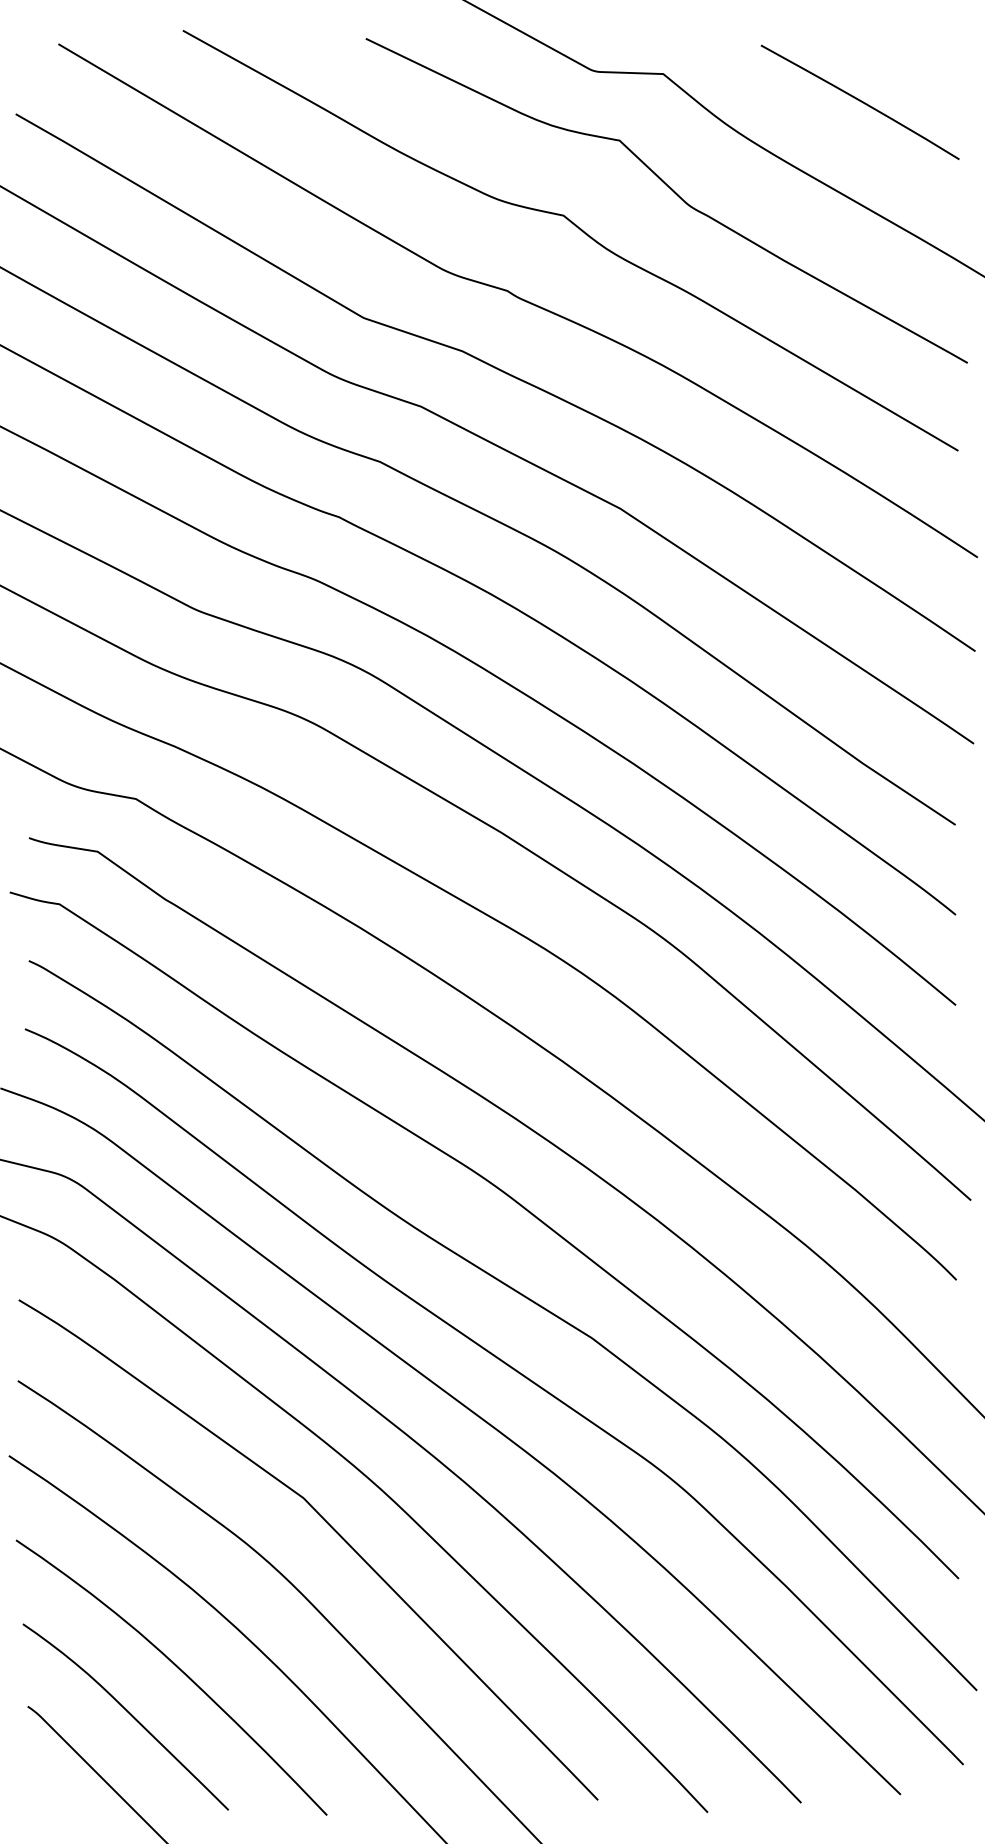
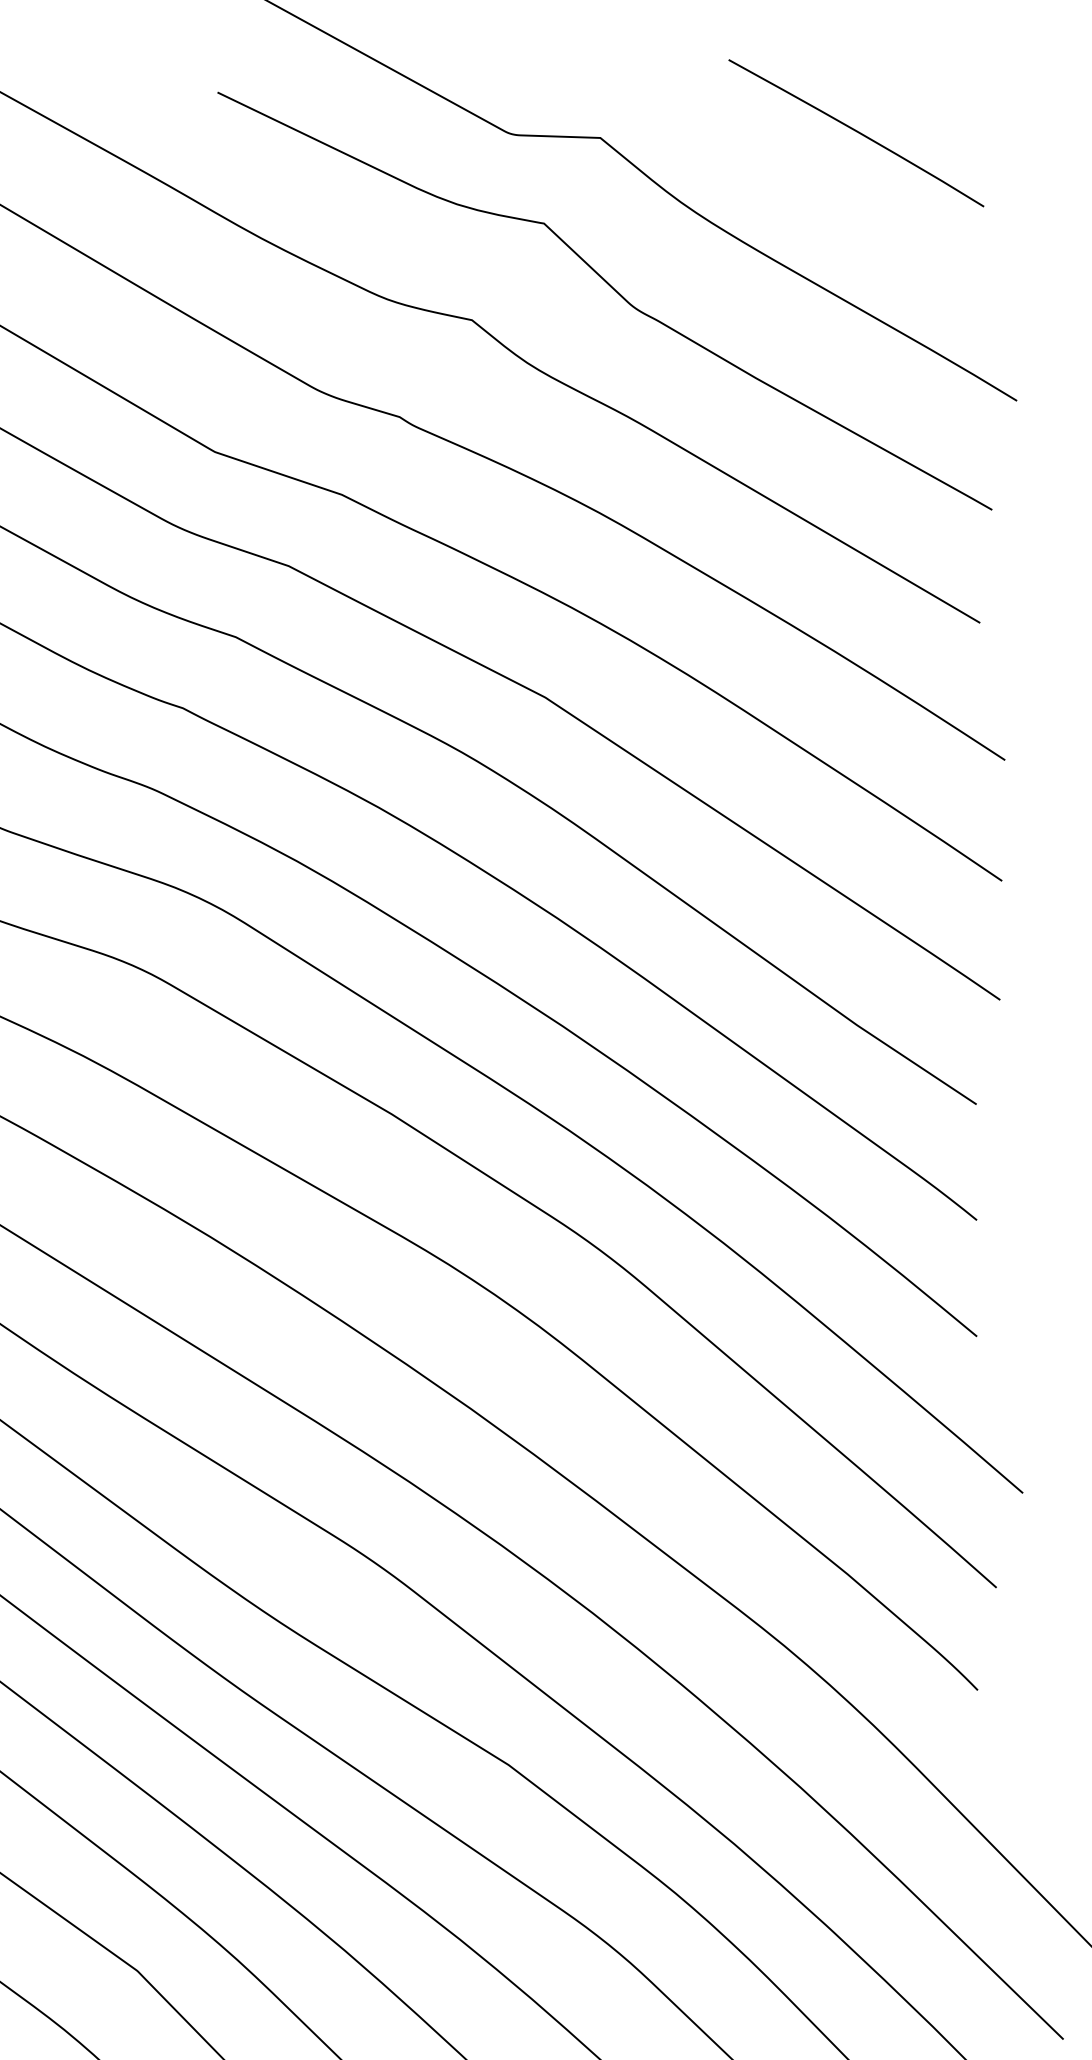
curve: (859, 101) -> (855, 132), moved

